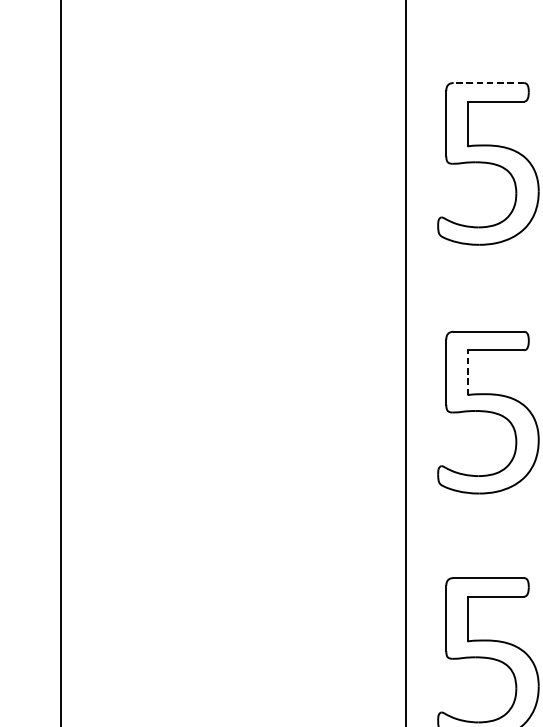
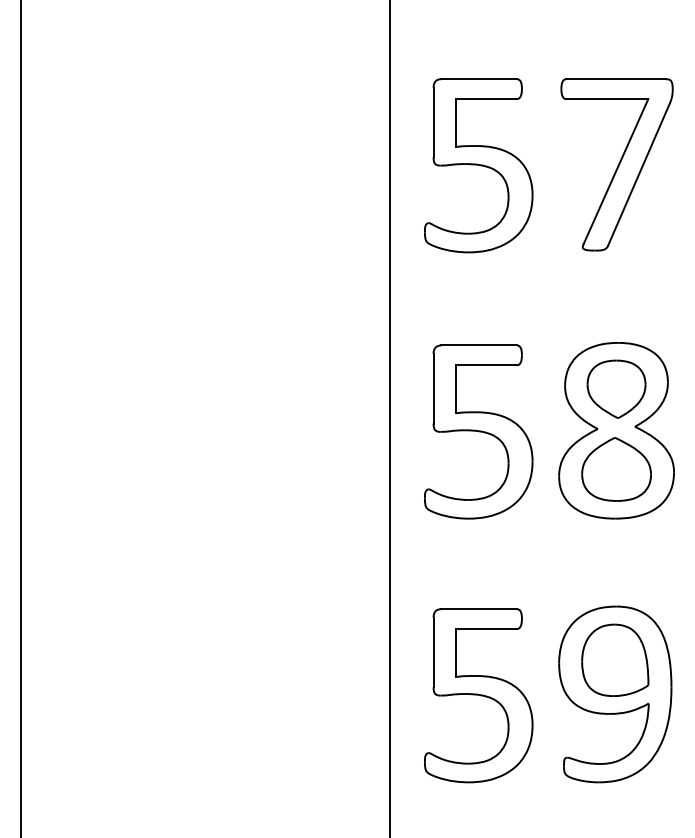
line: (489, 83) -> (479, 79), dashed -> solid
line: (467, 372) -> (456, 389), dashed -> solid

